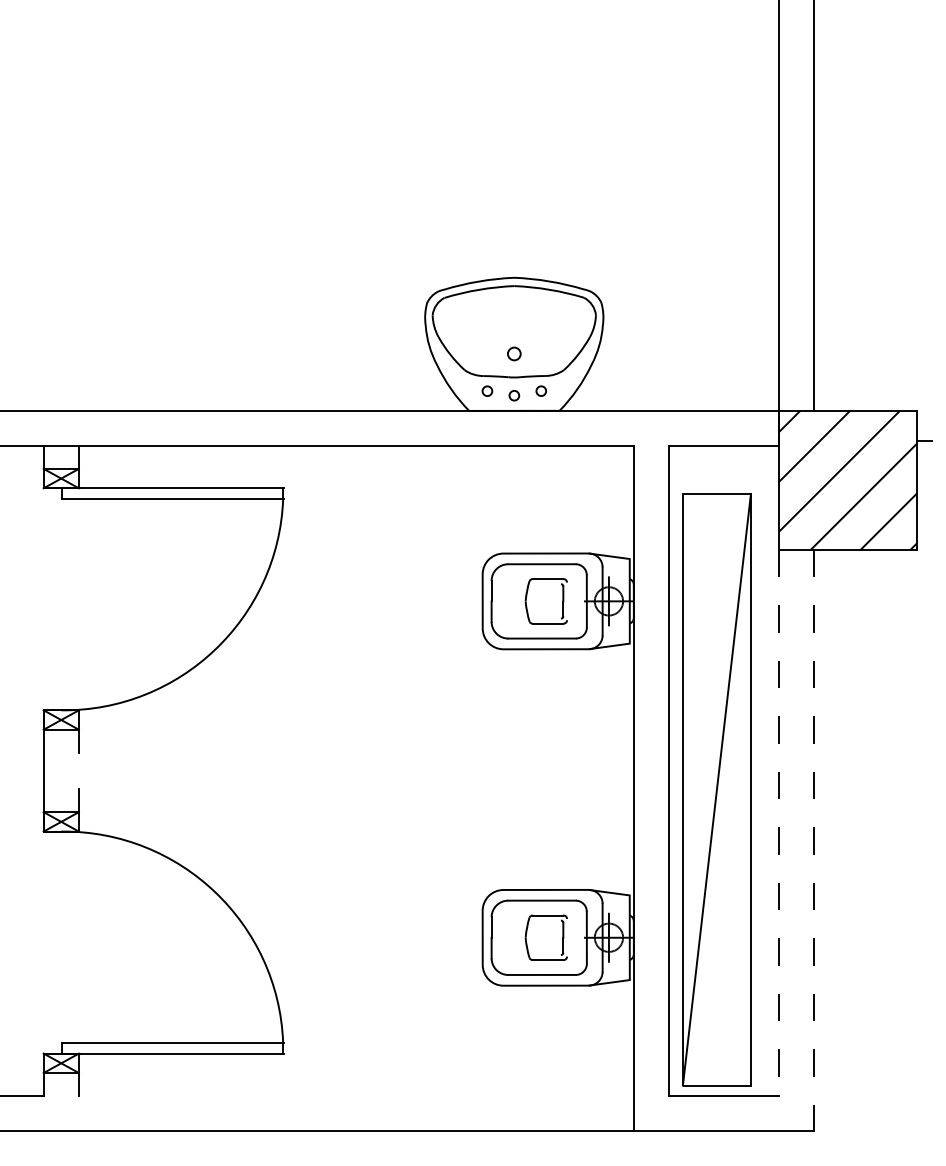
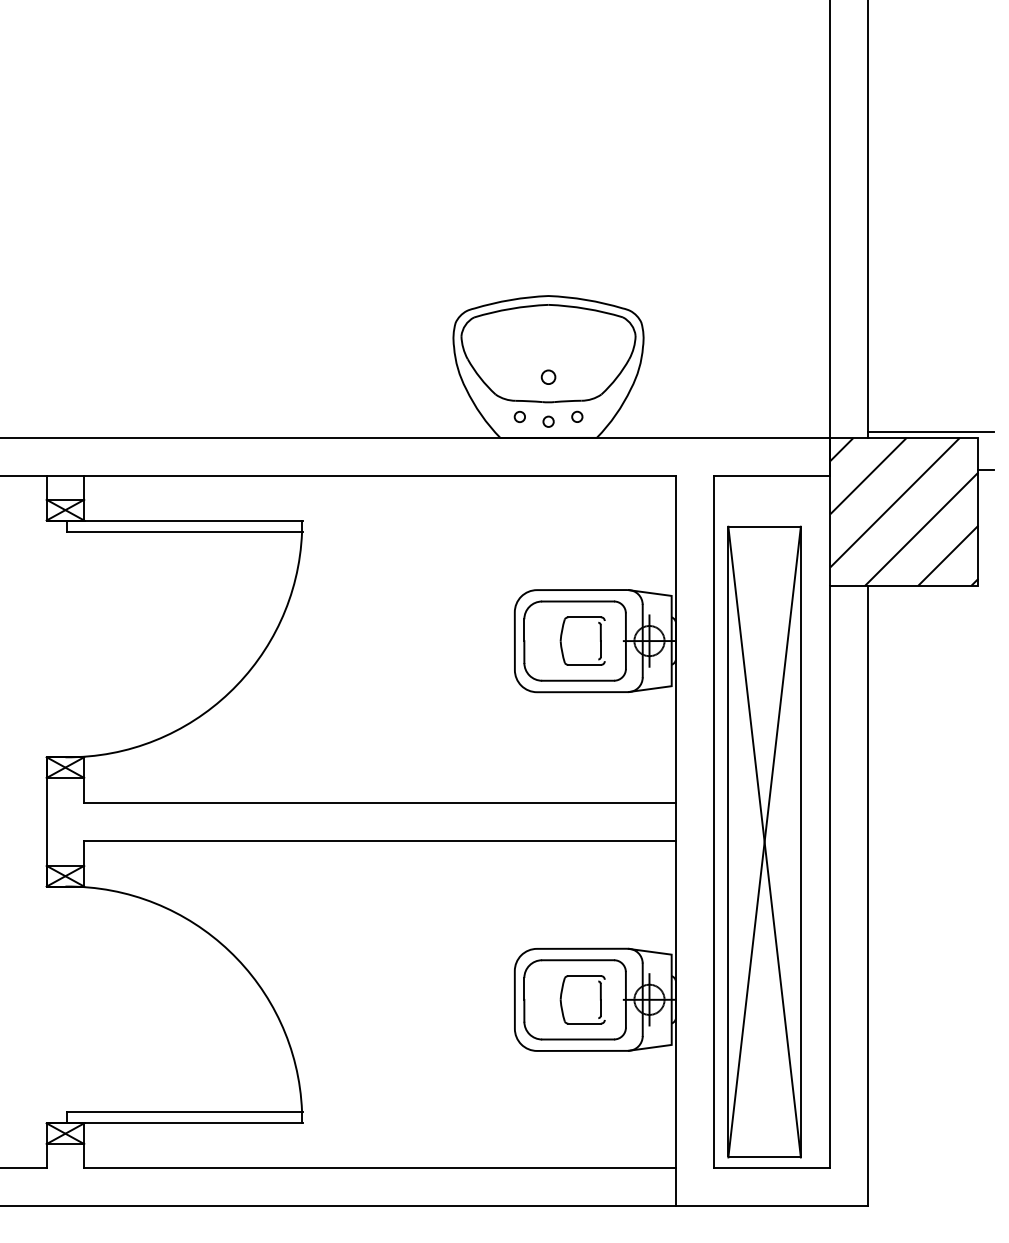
line: (872, 405) -> (930, 432), added
line: (355, 753) -> (379, 803), added
line: (355, 788) -> (379, 840), added
line: (716, 789) -> (764, 841), added
line: (778, 823) -> (830, 877), dashed -> solid
line: (813, 840) -> (867, 896), dashed -> solid
line: (355, 1095) -> (379, 1168), added

